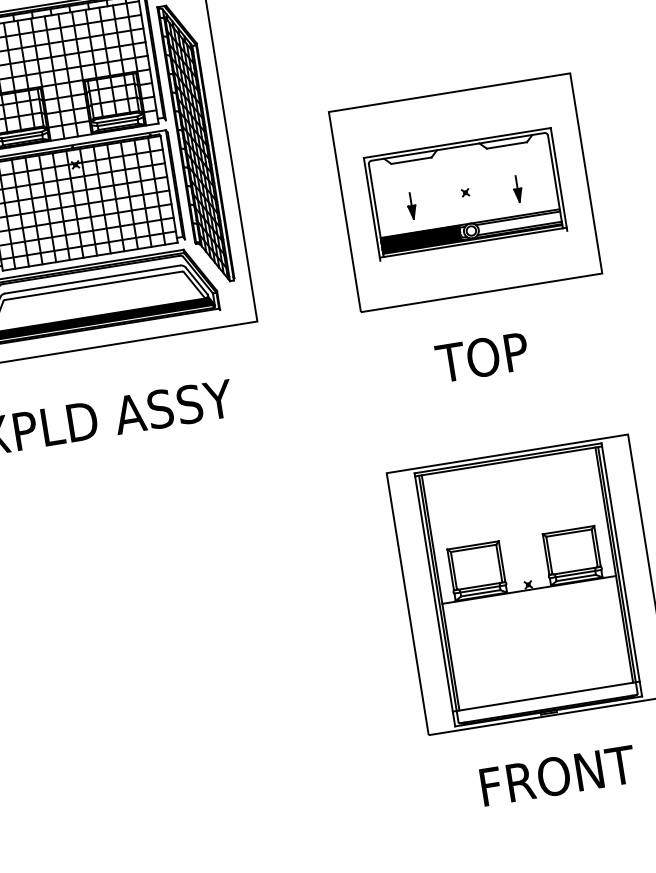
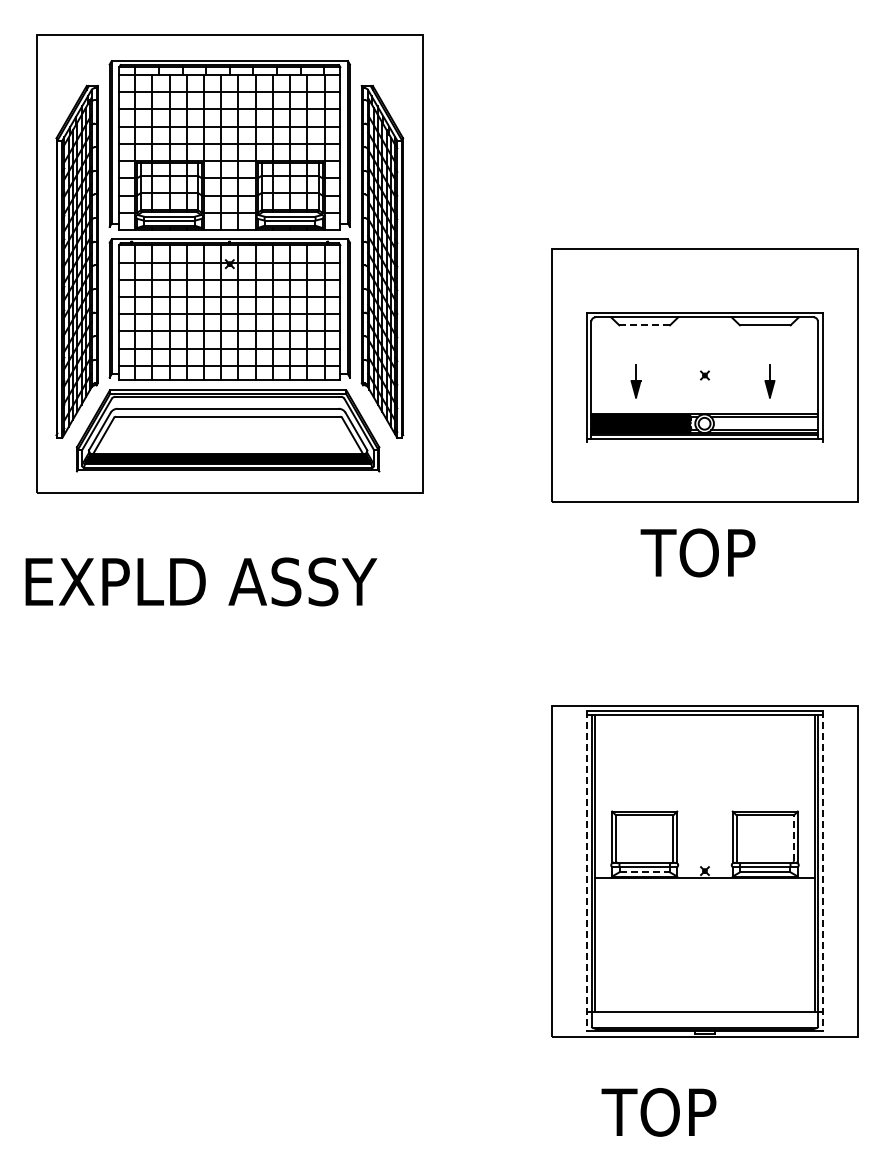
line: (411, 160) -> (644, 325), solid -> dashed
text: (481, 357) -> (697, 552), moved
line: (594, 547) -> (793, 838), solid -> dashed
line: (622, 570) -> (823, 871), solid -> dashed
line: (480, 593) -> (644, 872), solid -> dashed
line: (434, 600) -> (586, 871), solid -> dashed
text: (556, 776) -> (701, 1112), FRONT -> TOP

